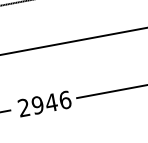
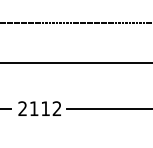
text: (51, 102) -> (45, 108), 2946 -> 2112

